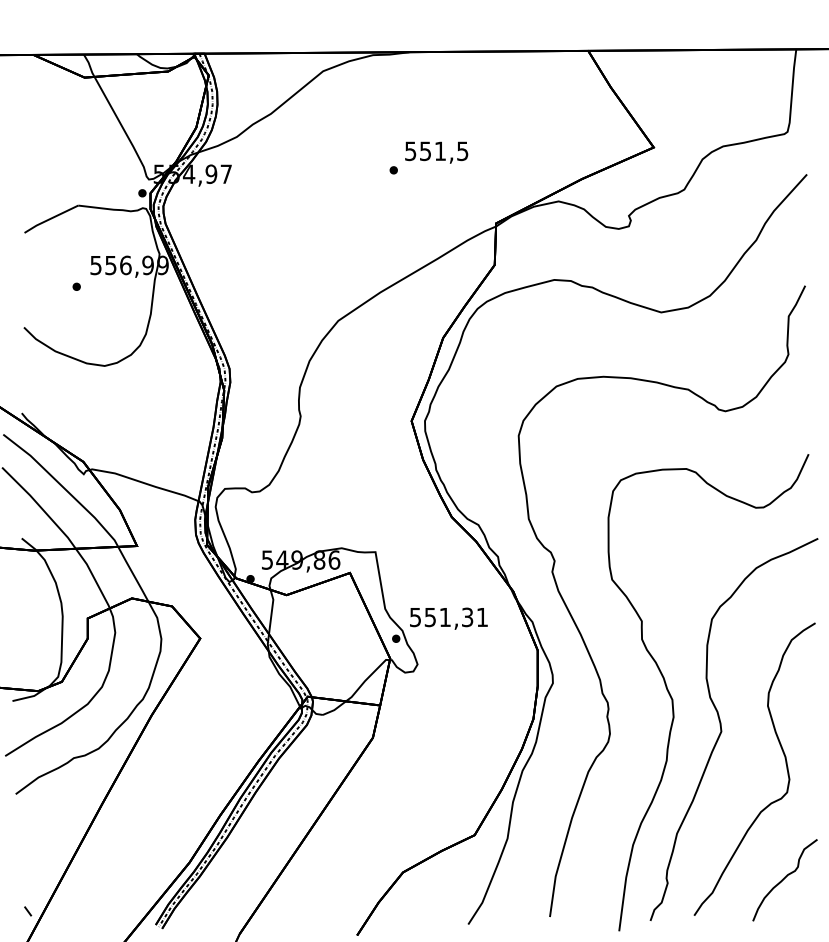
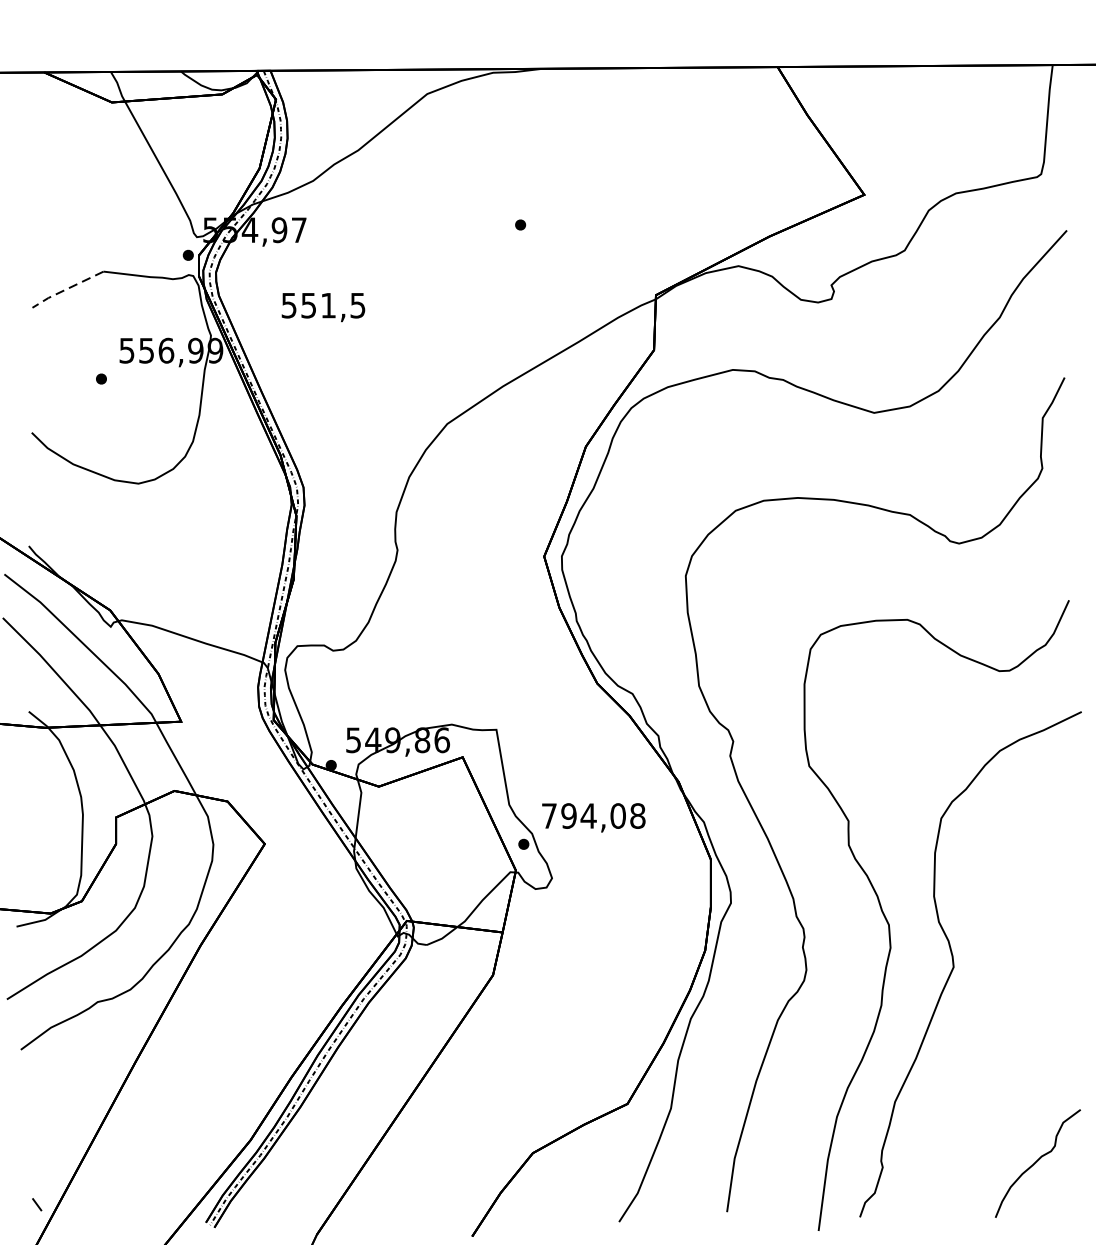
text: (436, 152) -> (323, 307), moved
line: (49, 219) -> (65, 290), solid -> dashed
text: (449, 617) -> (594, 816), 551,31 -> 794,08
curve: (785, 764) -> (1038, 1010), removed

